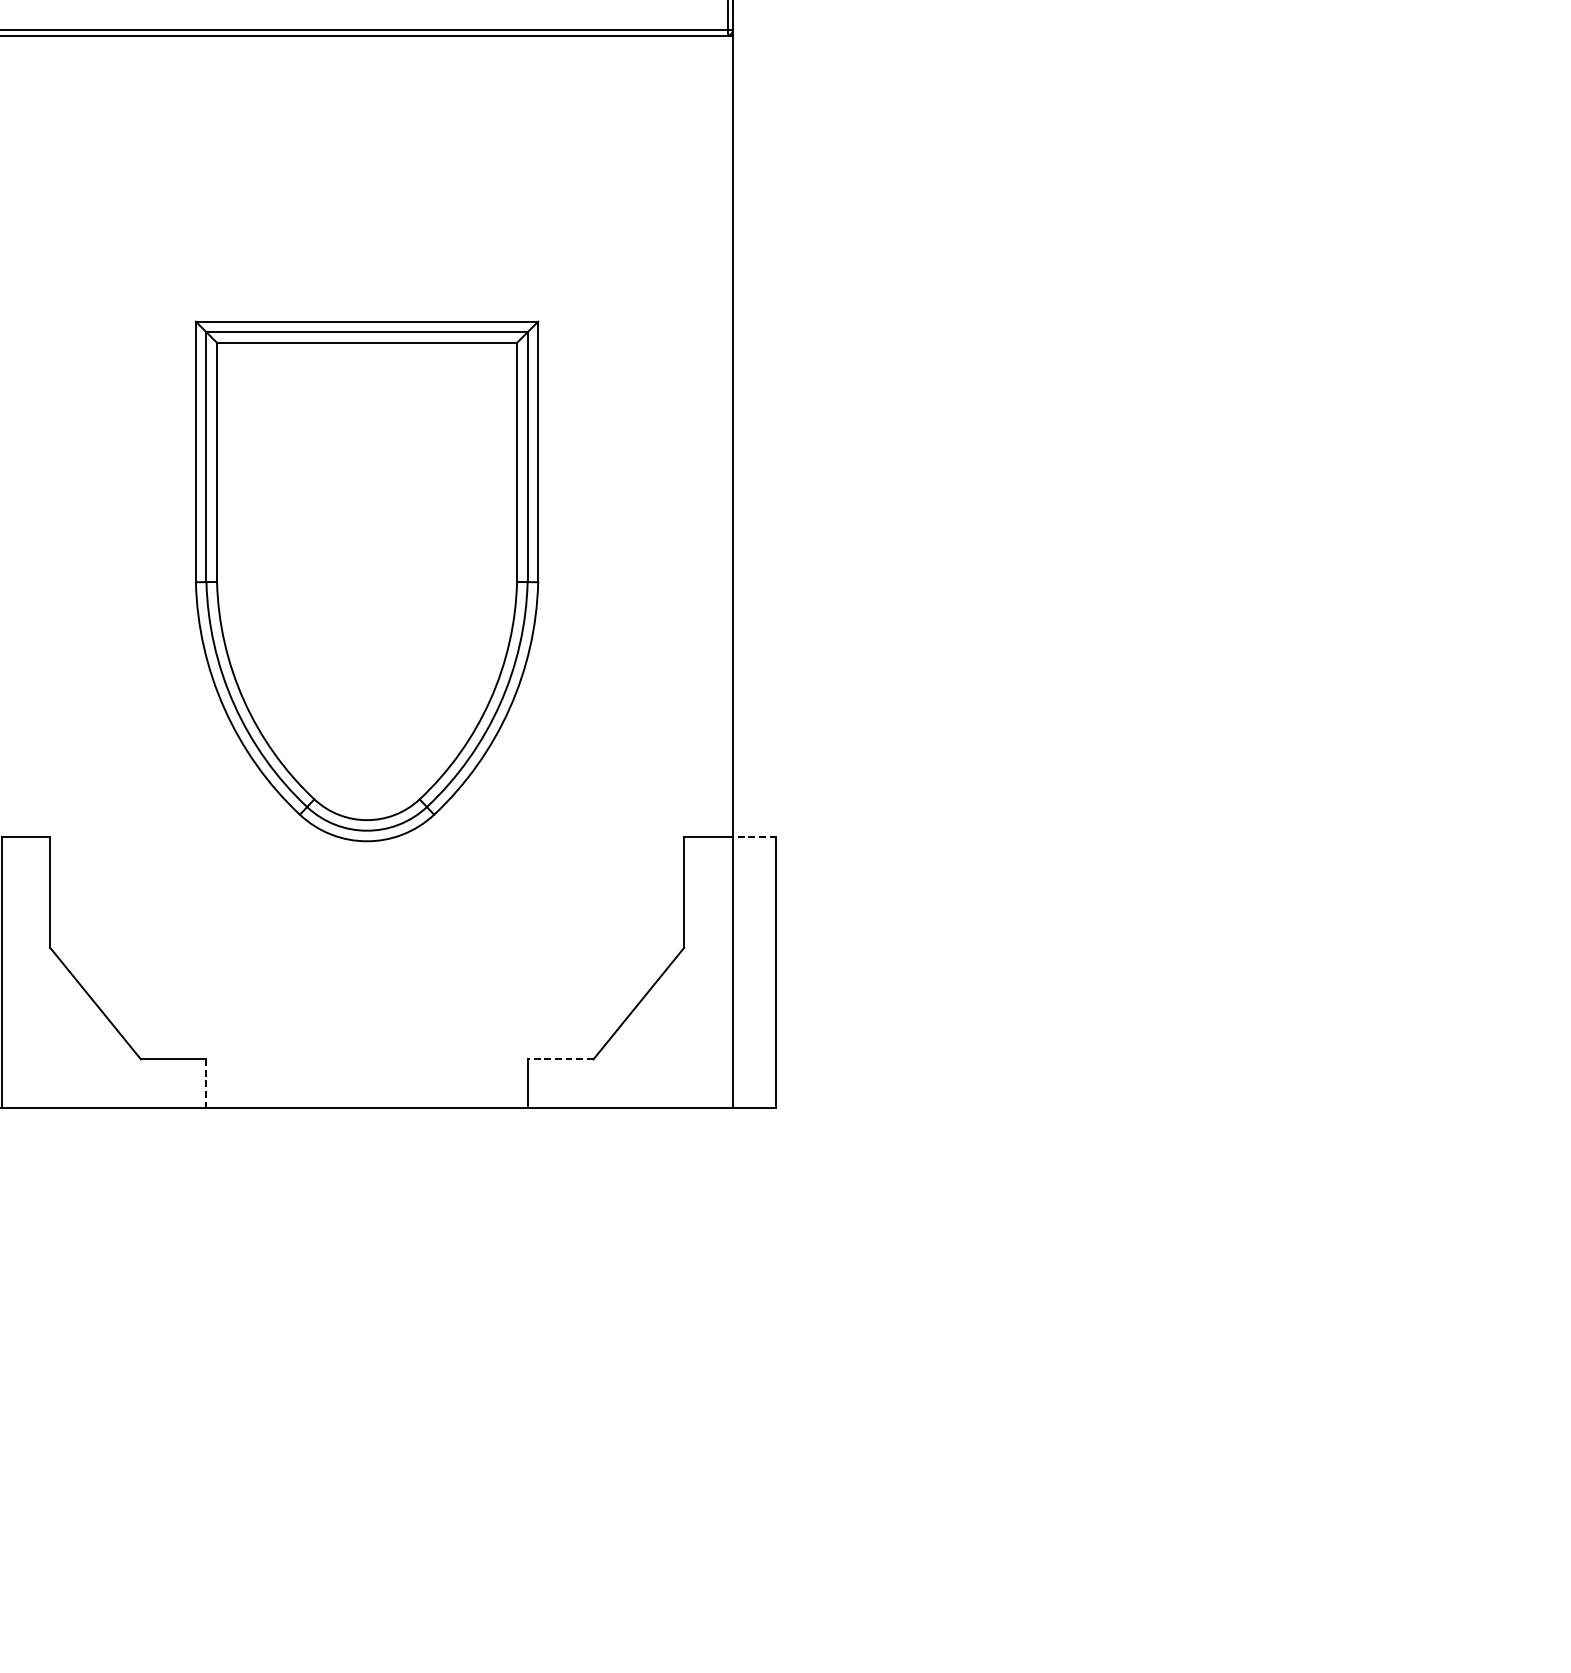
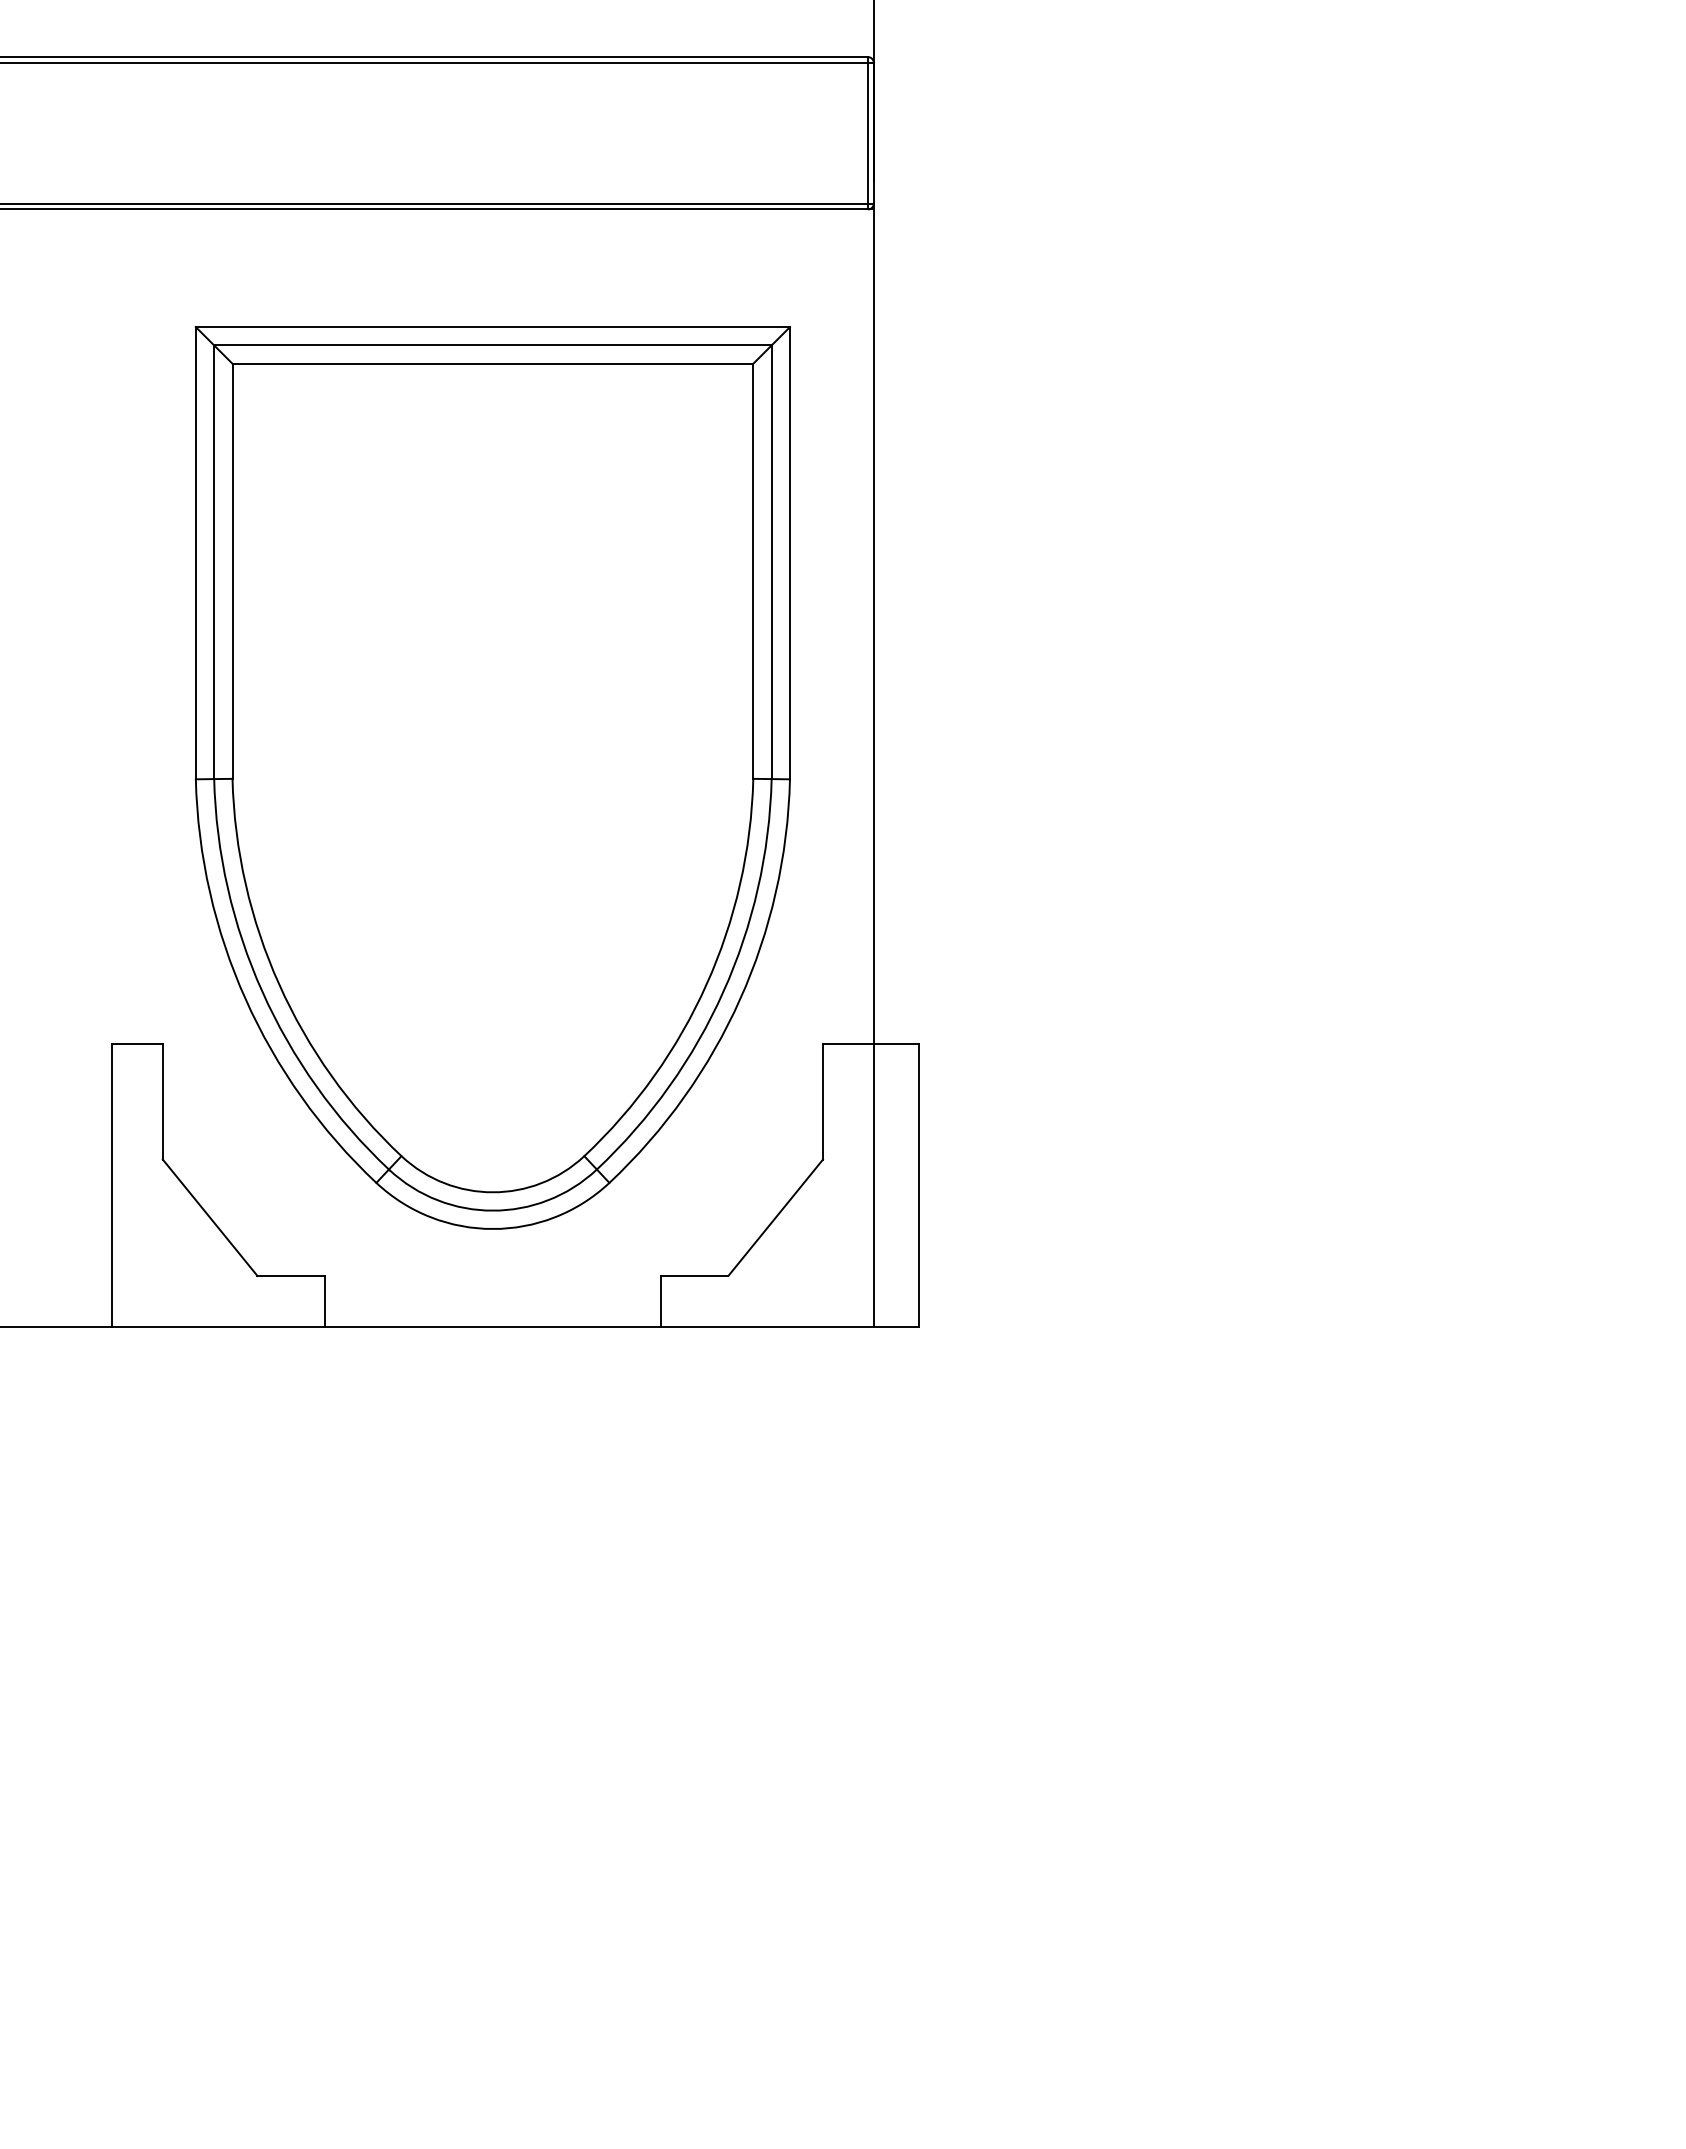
part: (366, 581) -> (492, 777), size x1.67
line: (754, 837) -> (896, 1044), dashed -> solid
line: (560, 1059) -> (694, 1275), dashed -> solid
line: (206, 1083) -> (325, 1300), dashed -> solid

